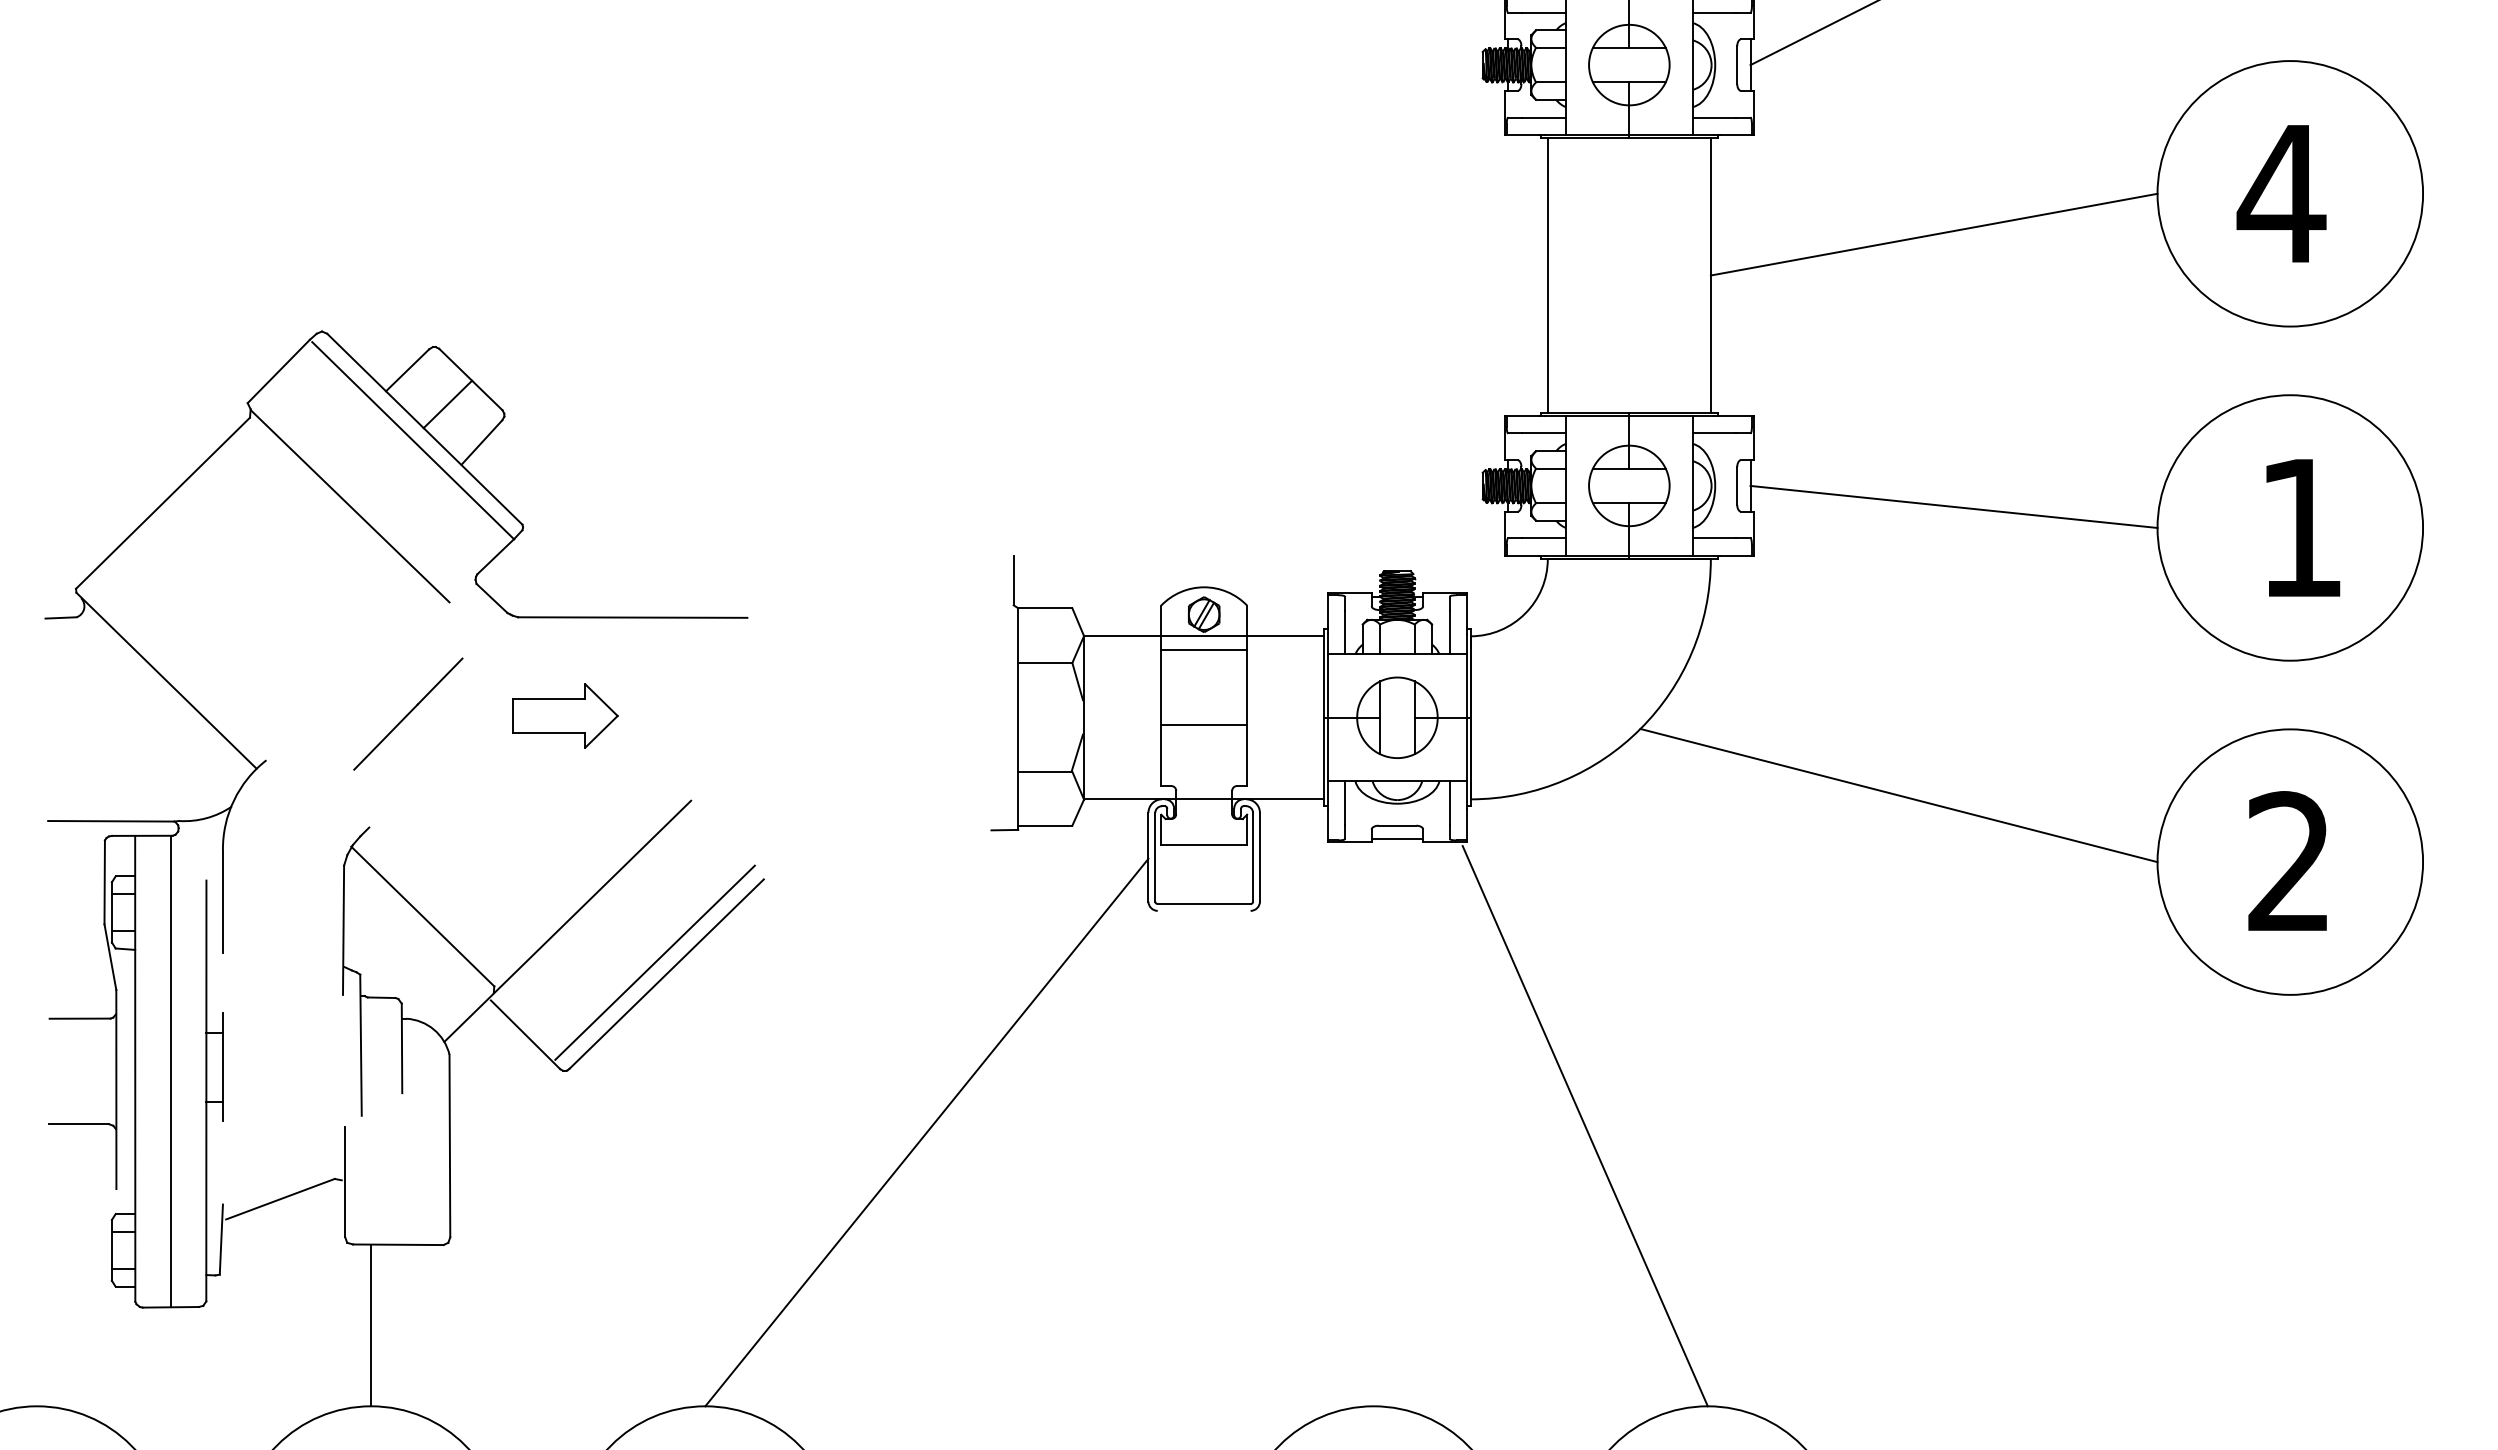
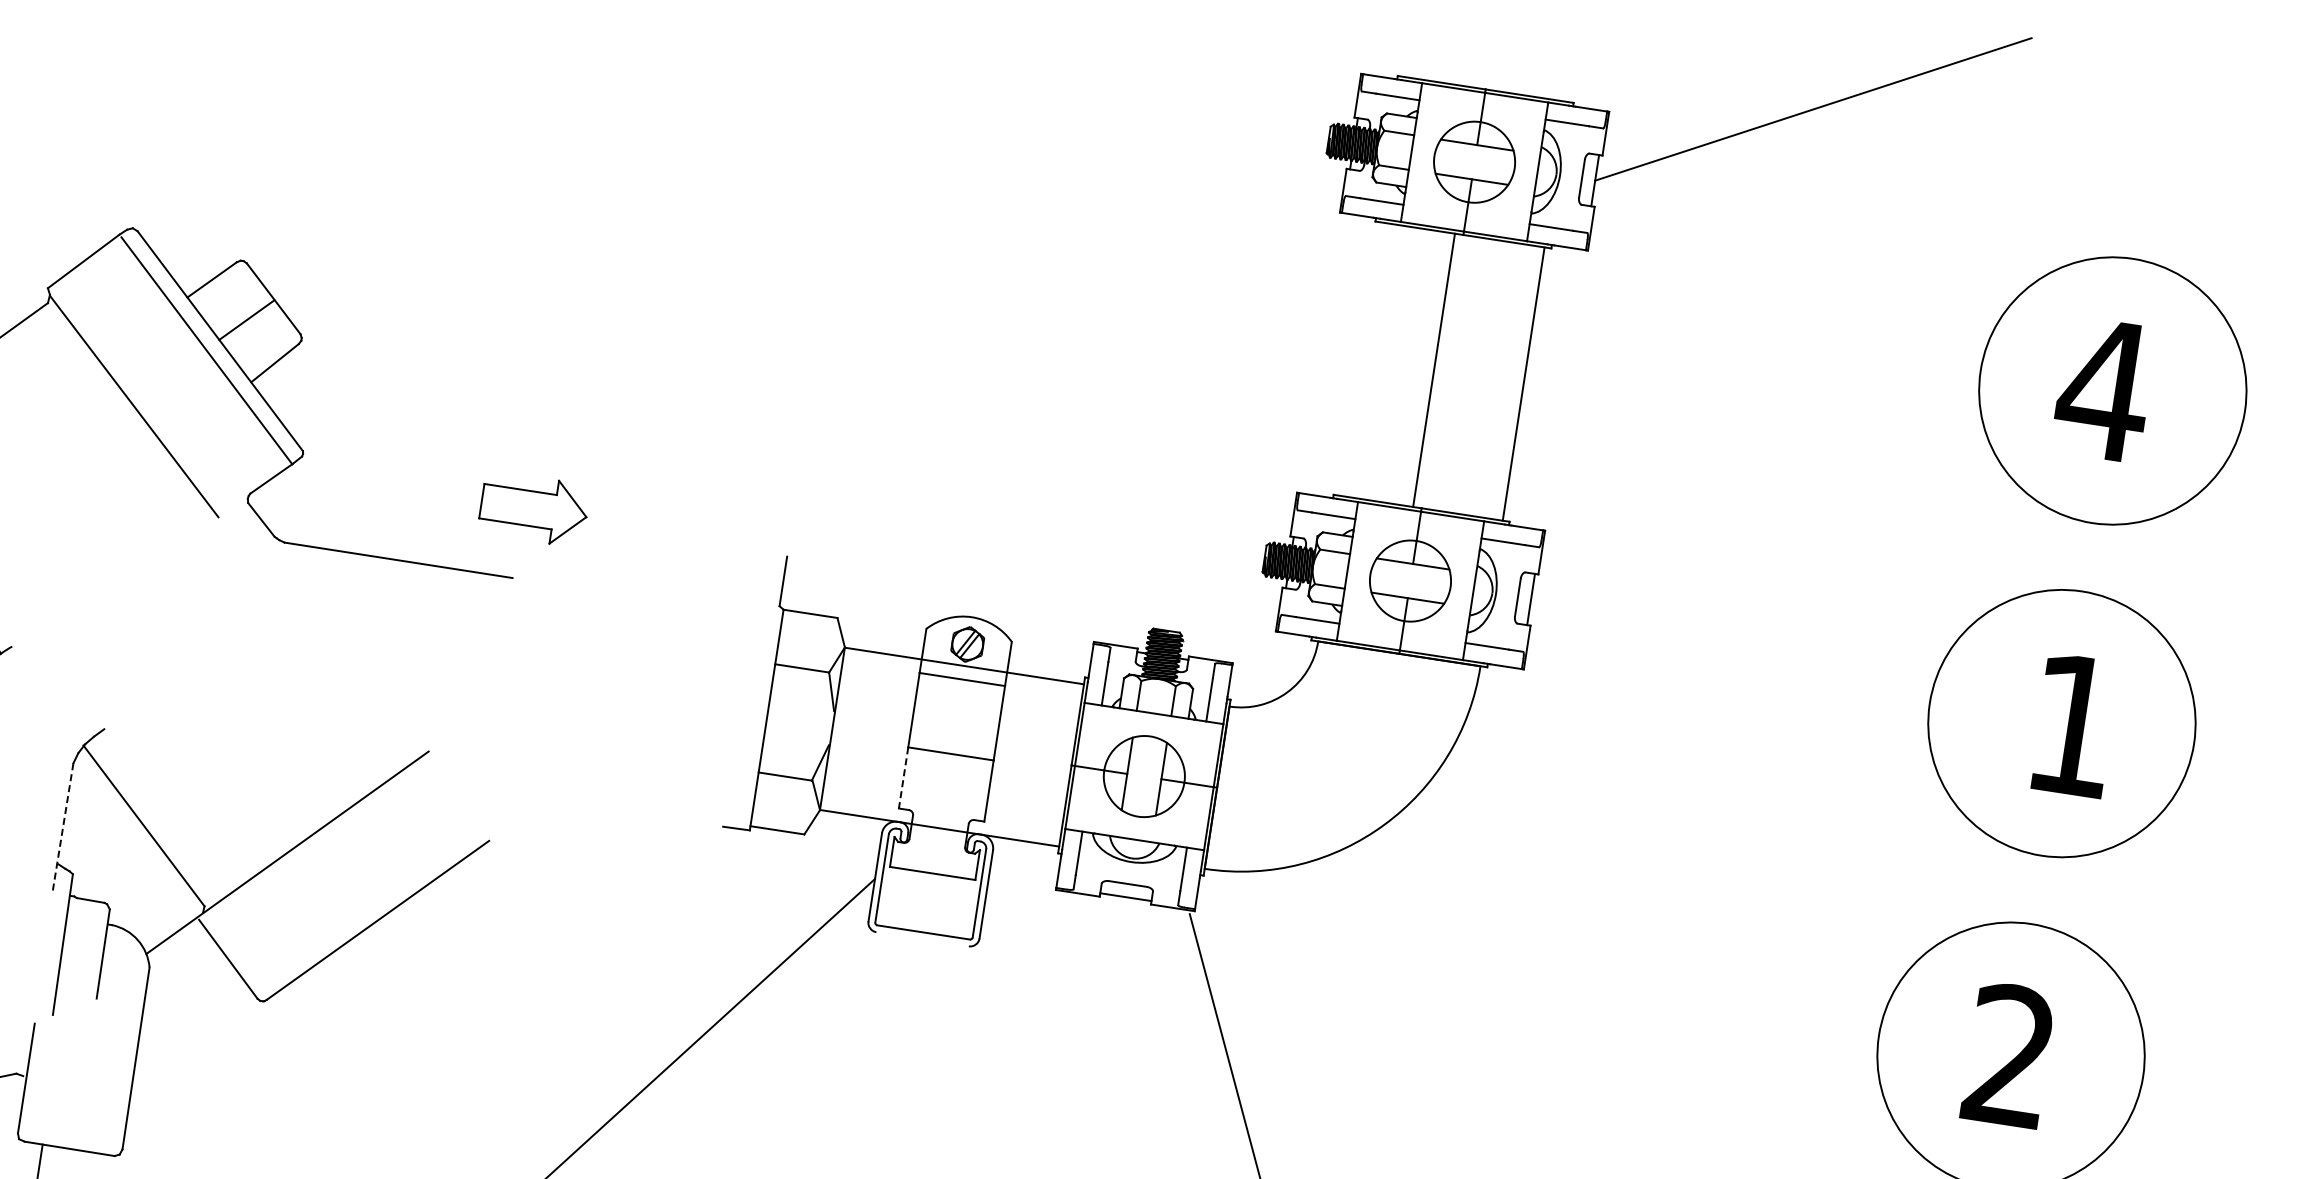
line: (1933, 234) -> (1751, 377), removed
line: (1547, 275) -> (1433, 370), moved
line: (1953, 506) -> (1730, 650), removed
line: (408, 713) -> (160, 621), removed
part: (565, 715) -> (534, 508), moved
line: (1161, 755) -> (903, 778), solid -> dashed
line: (1898, 795) -> (1631, 930), removed
line: (343, 930) -> (62, 827), solid -> dashed
line: (654, 962) -> (367, 906), removed

